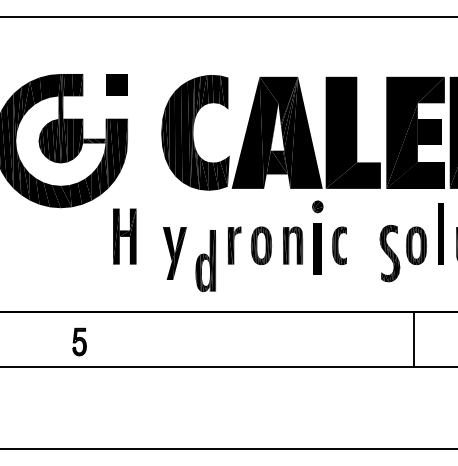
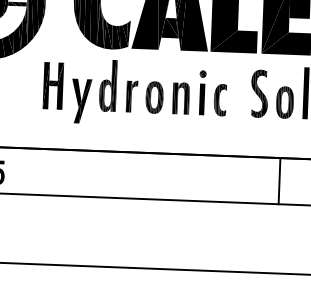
part: (124, 236) -> (53, 85), moved
part: (318, 237) -> (202, 92), size x0.71
part: (389, 253) -> (259, 93), moved
part: (205, 261) -> (107, 86), moved

